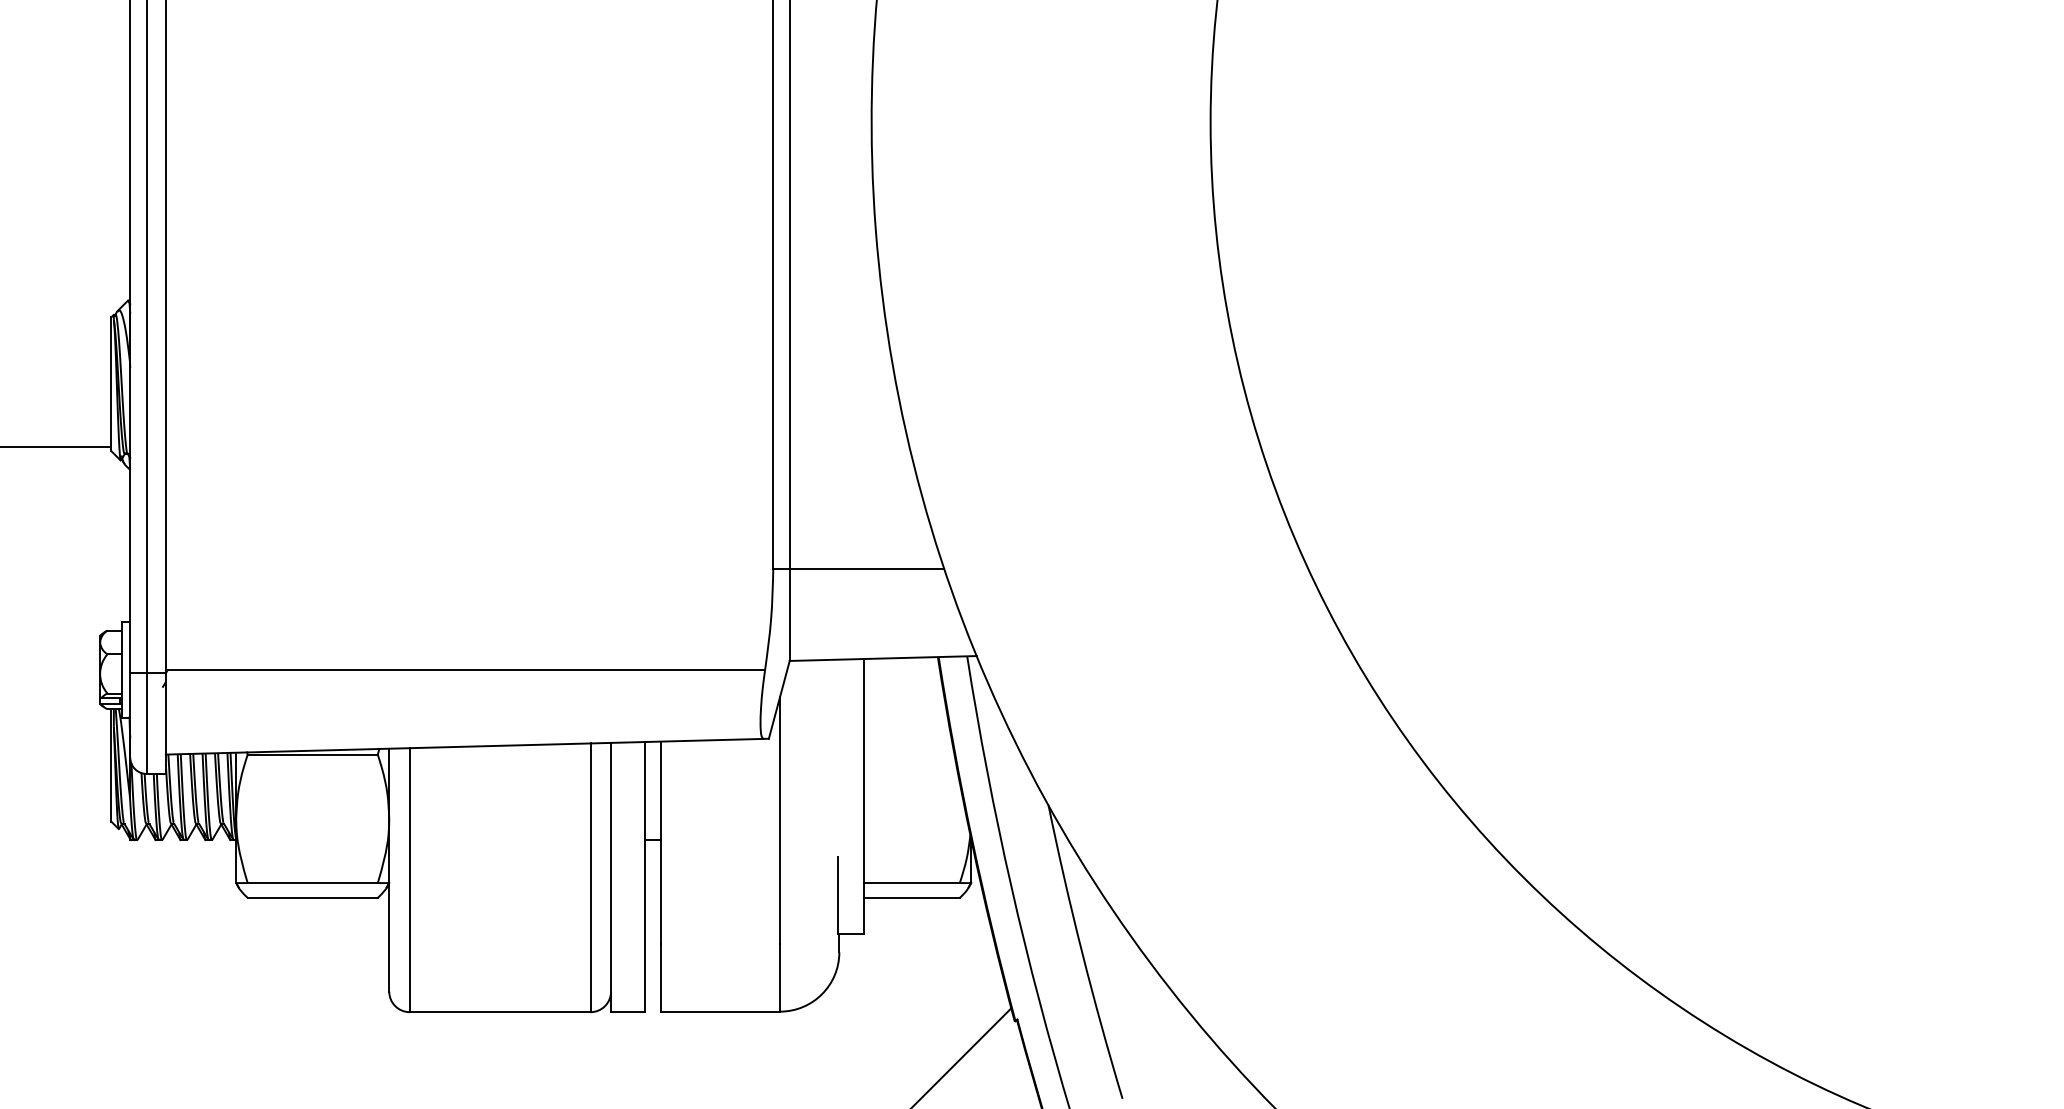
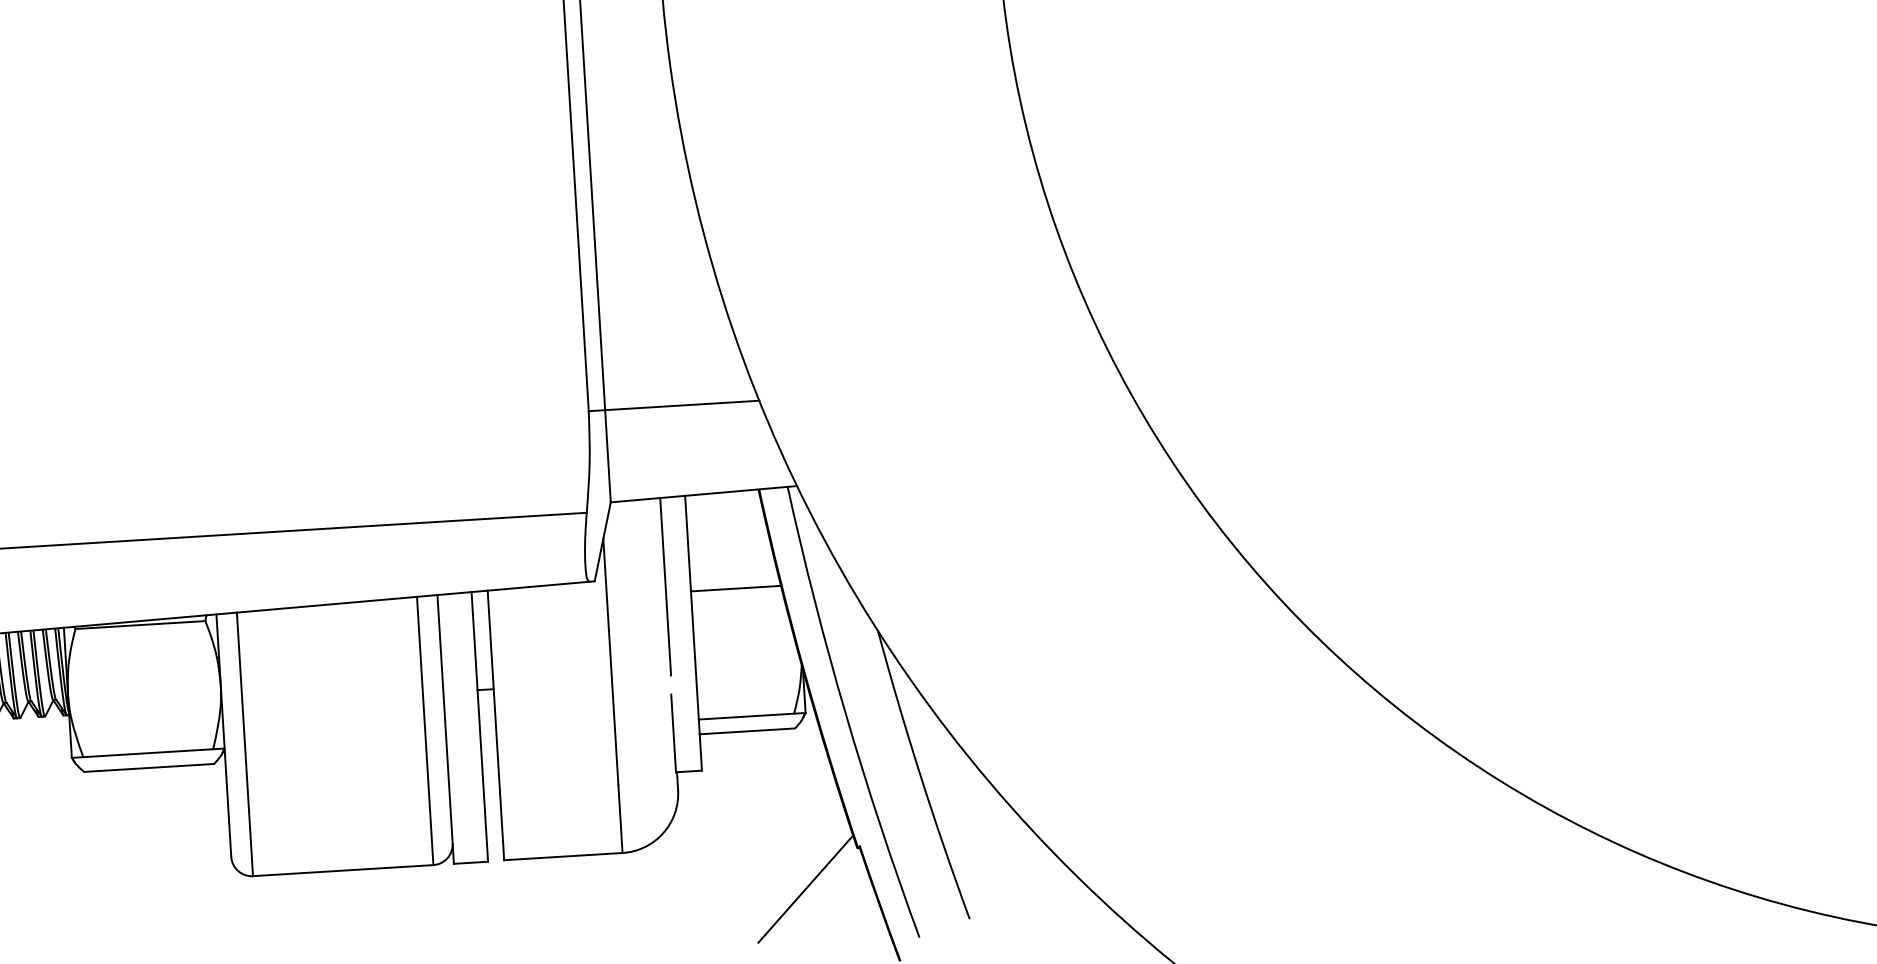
line: (839, 748) -> (665, 586), added
line: (909, 754) -> (736, 588), added

